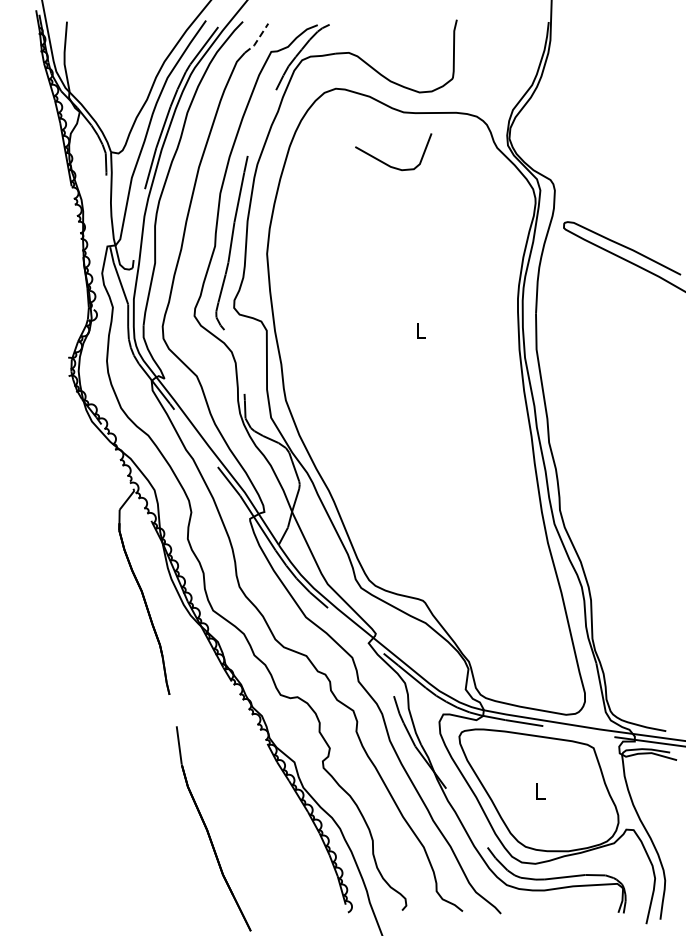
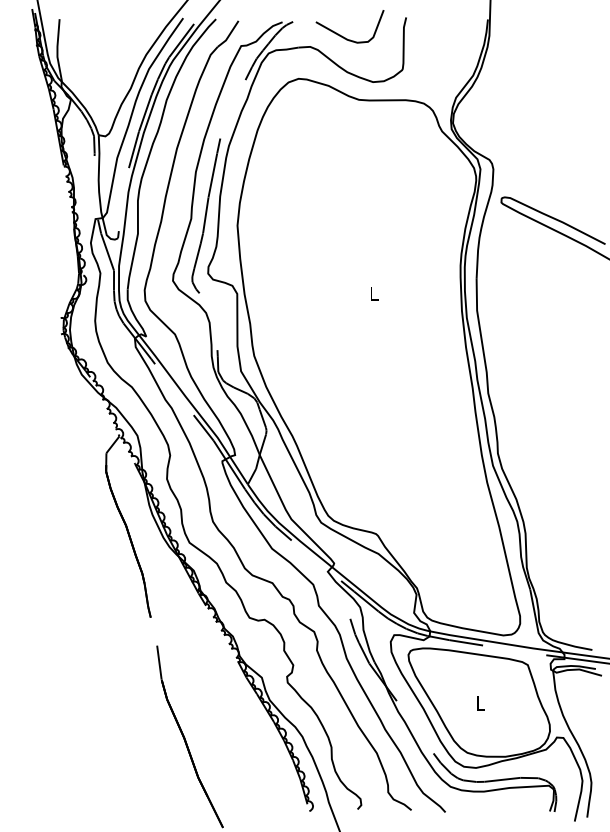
line: (257, 39) -> (228, 35), dashed -> solid
curve: (385, 162) -> (342, 35), moved

